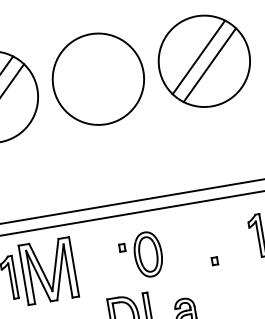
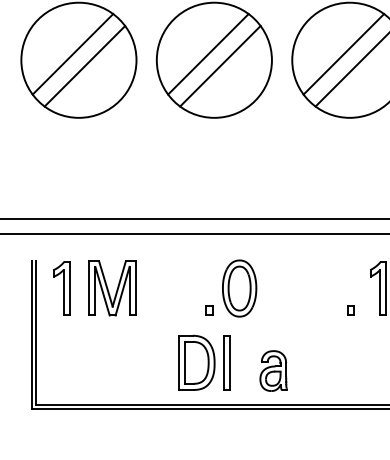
line: (93, 75) -> (208, 54), added
line: (104, 83) -> (220, 66), added
part: (122, 247) -> (209, 310), moved
part: (214, 260) -> (350, 310), moved
part: (48, 271) -> (112, 288), size x0.71

